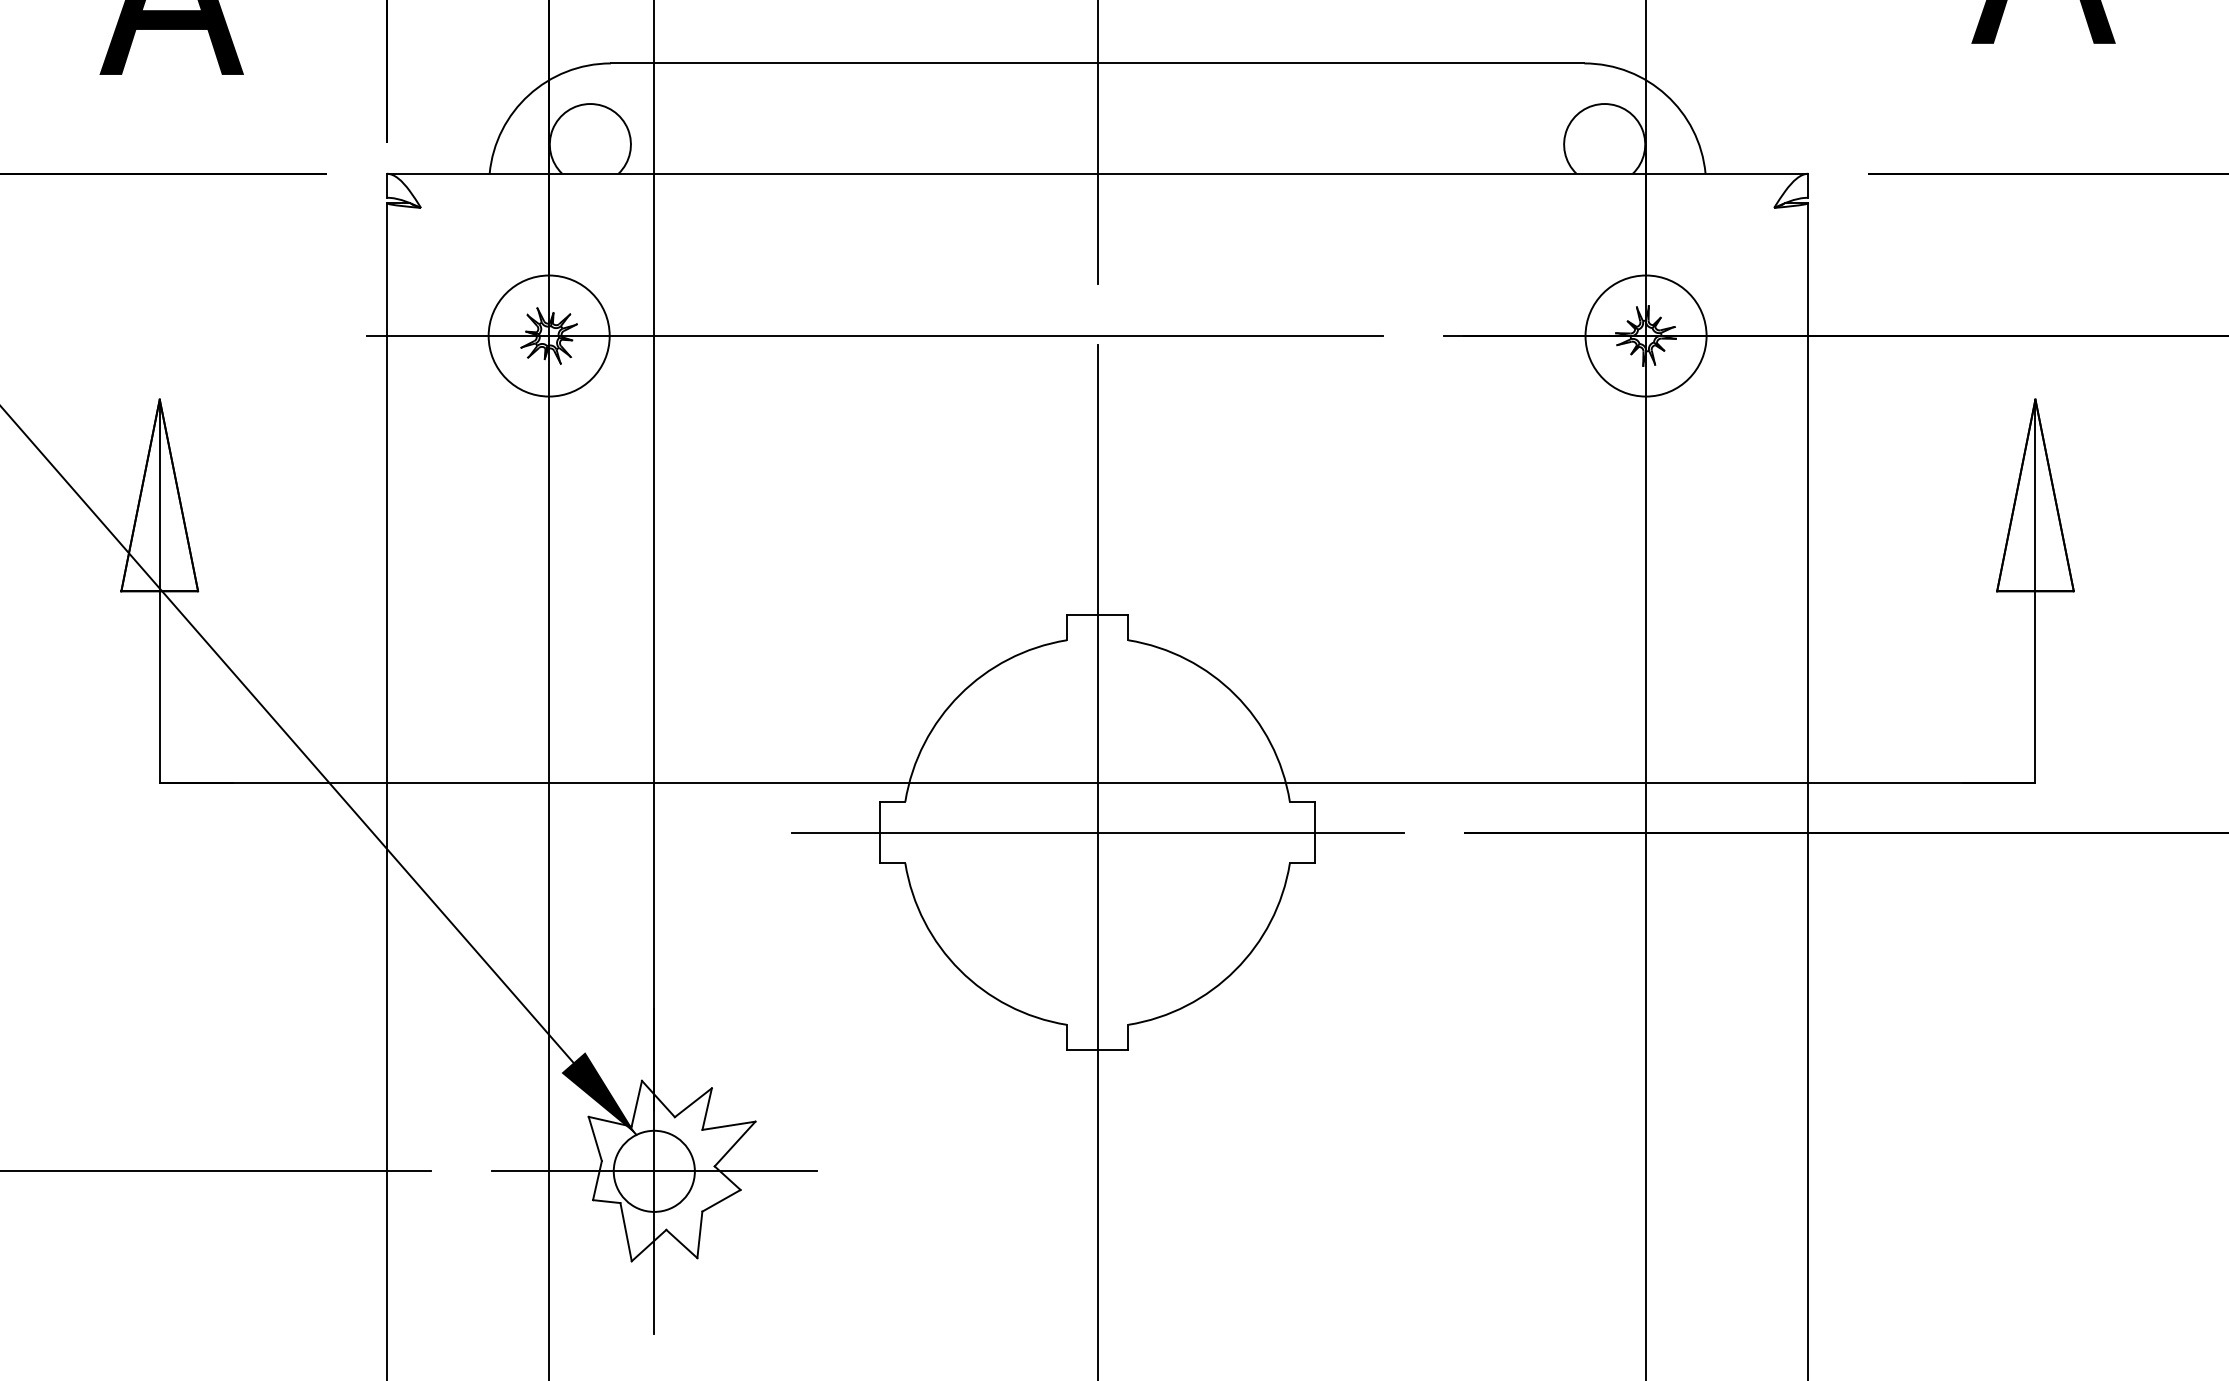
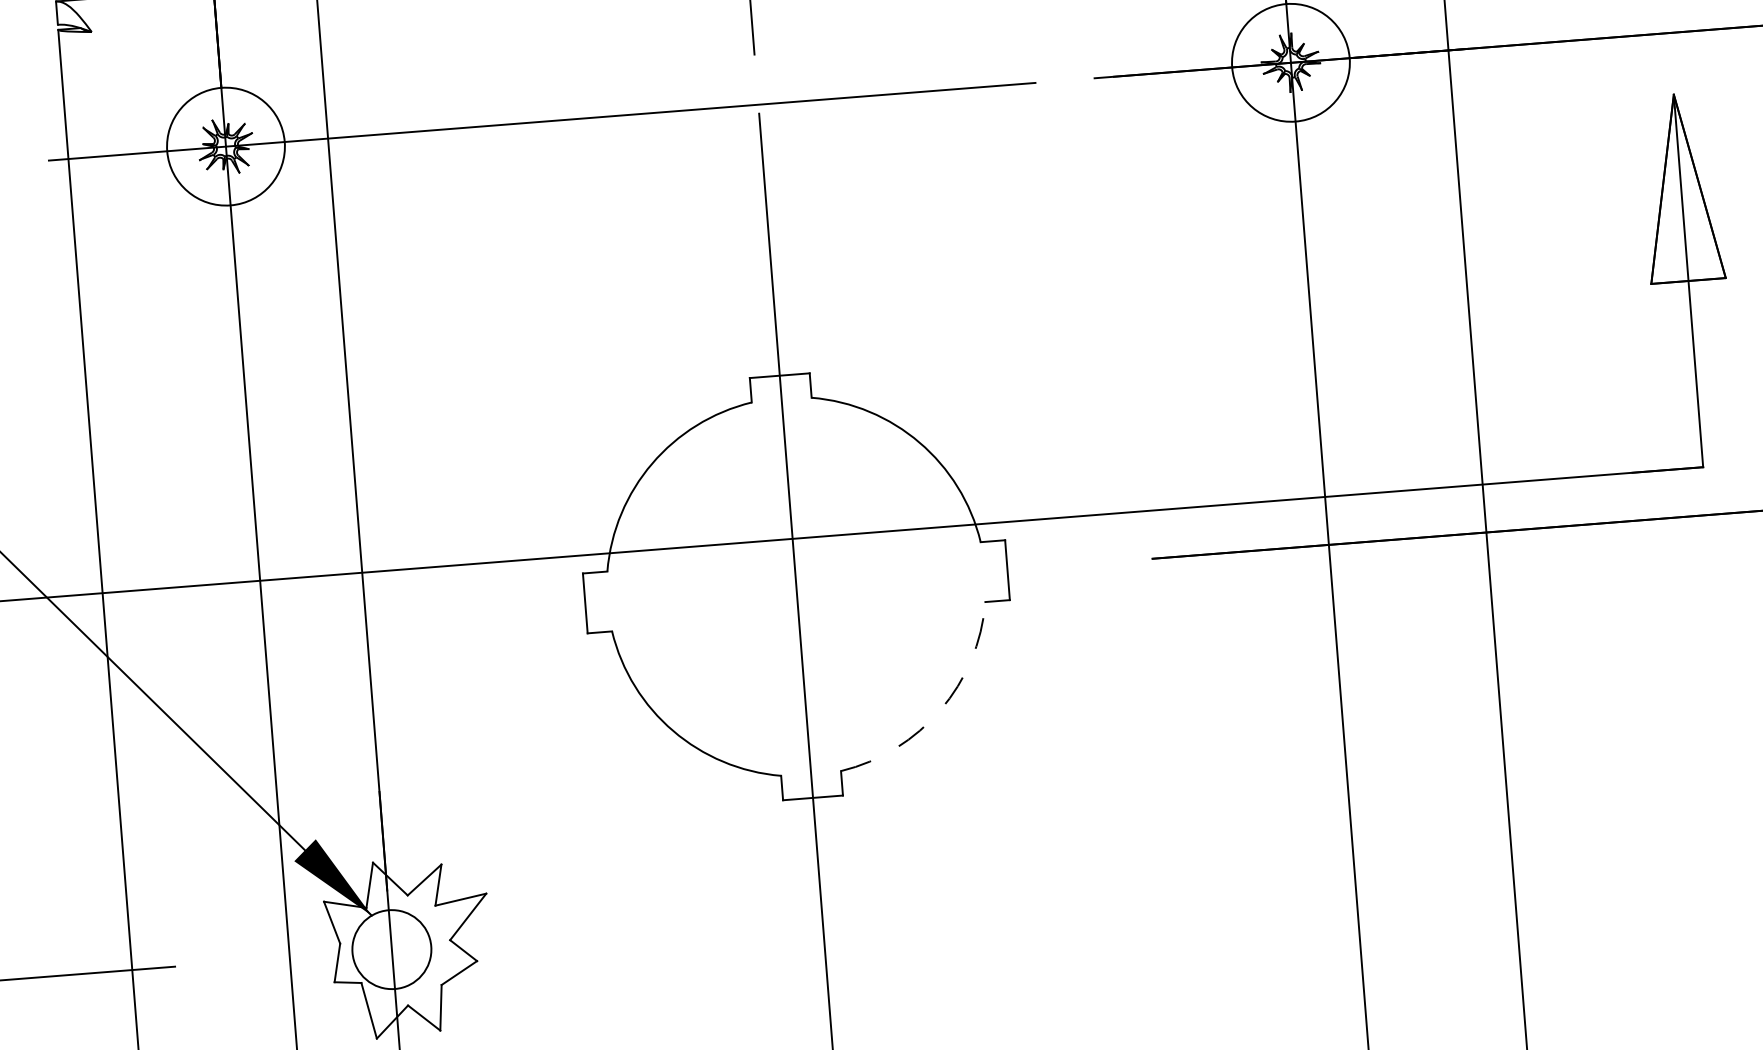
line: (1097, 832) -> (796, 586), removed
arc: (1235, 970) -> (940, 710), solid -> dashed
line: (653, 1171) -> (391, 949), removed

